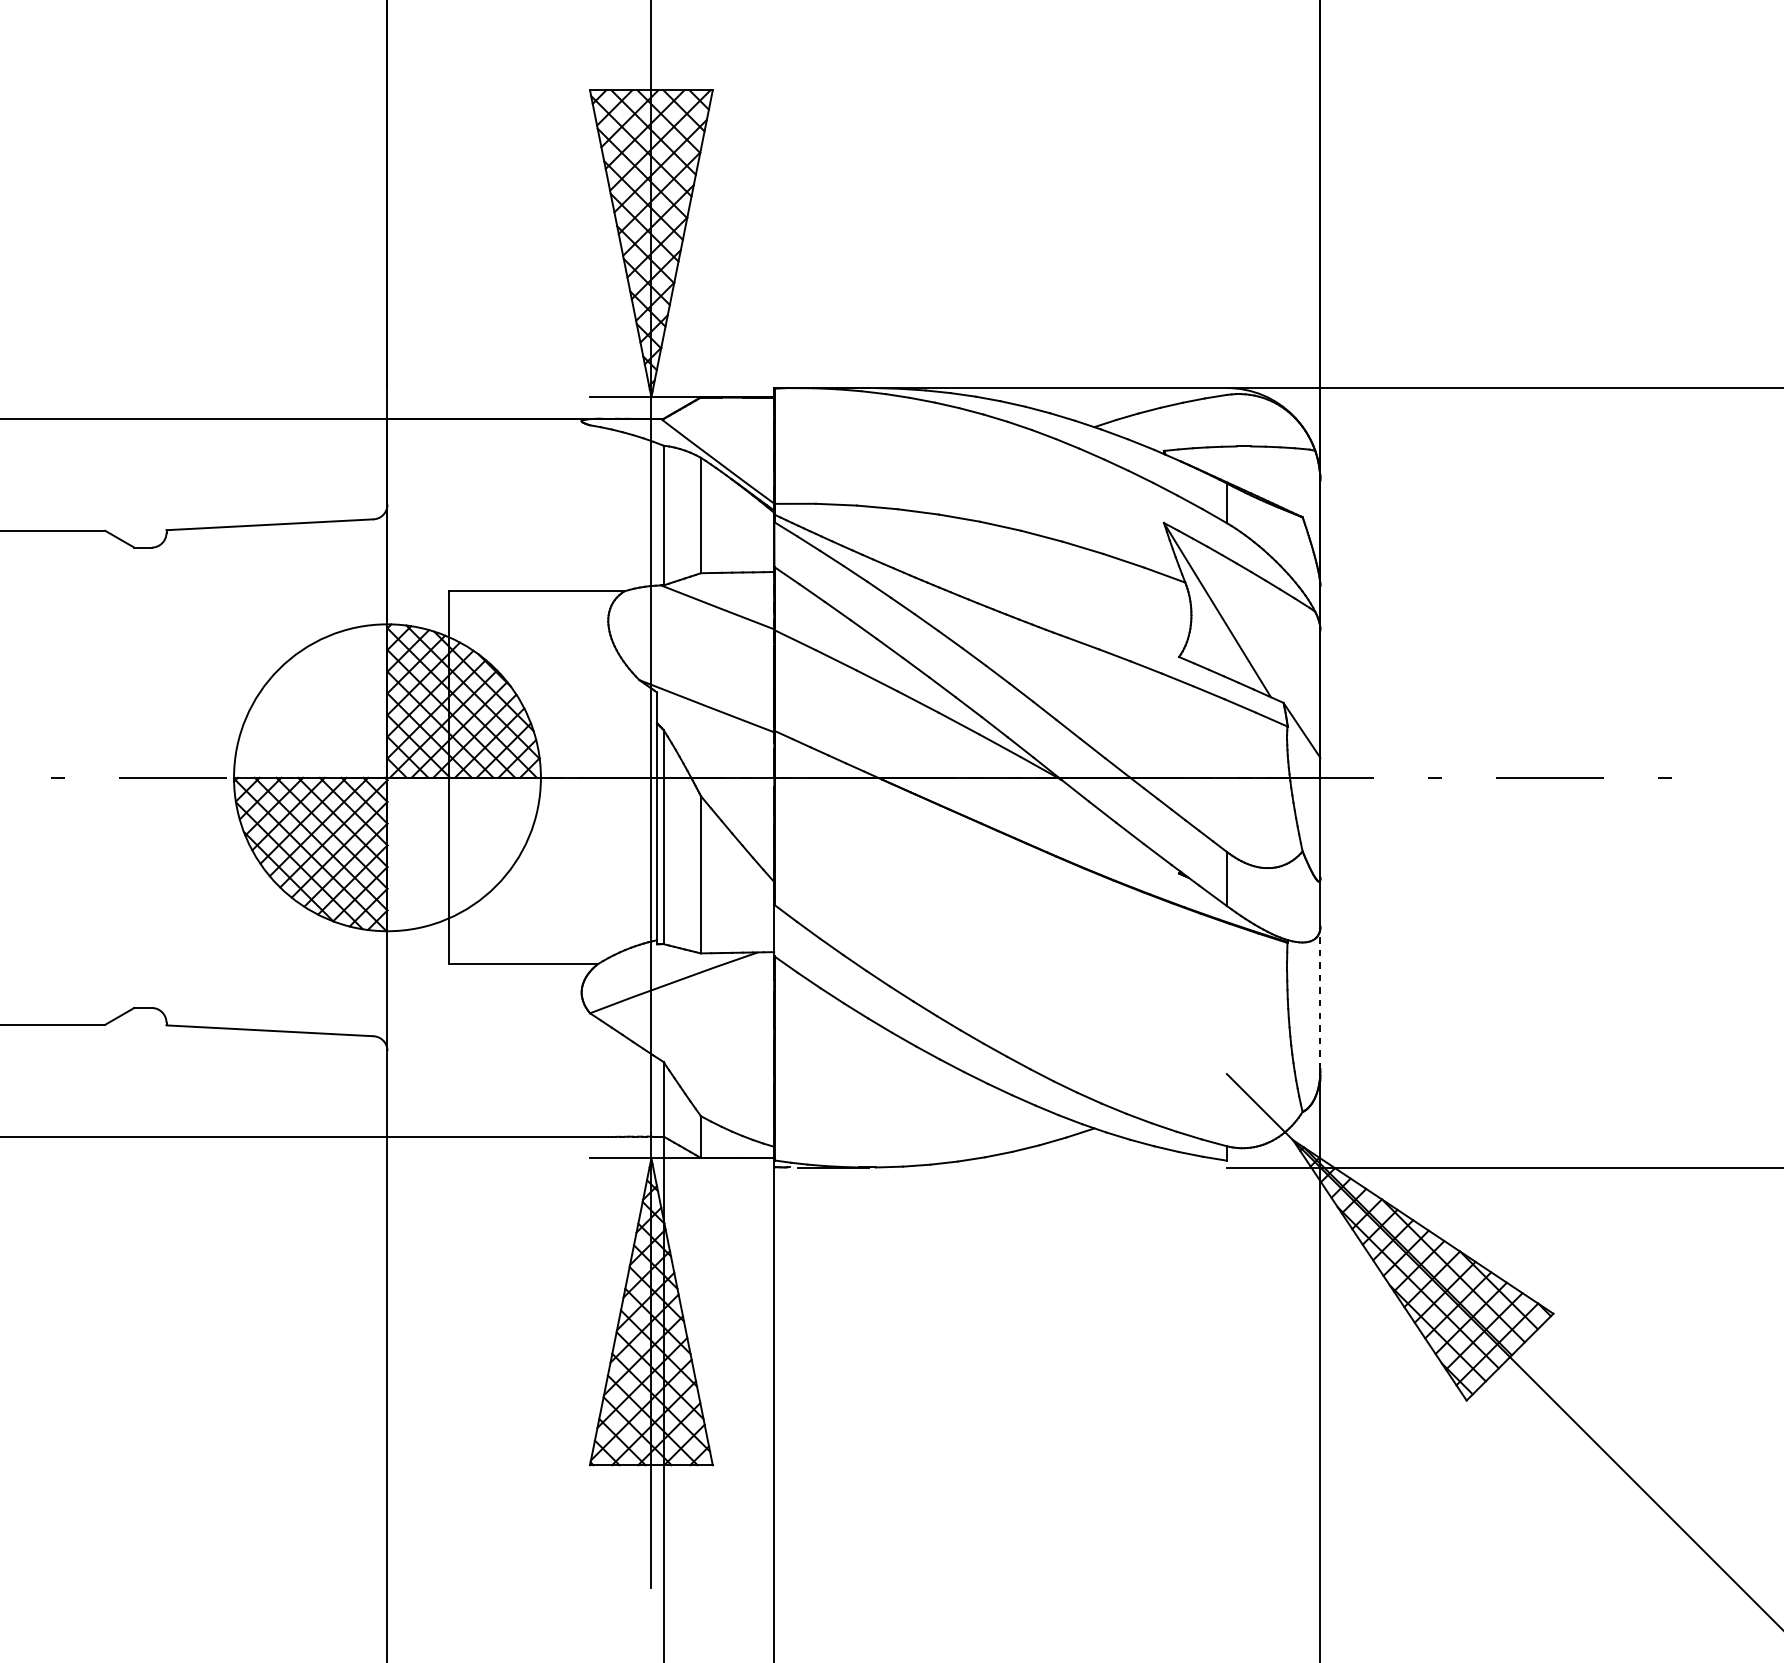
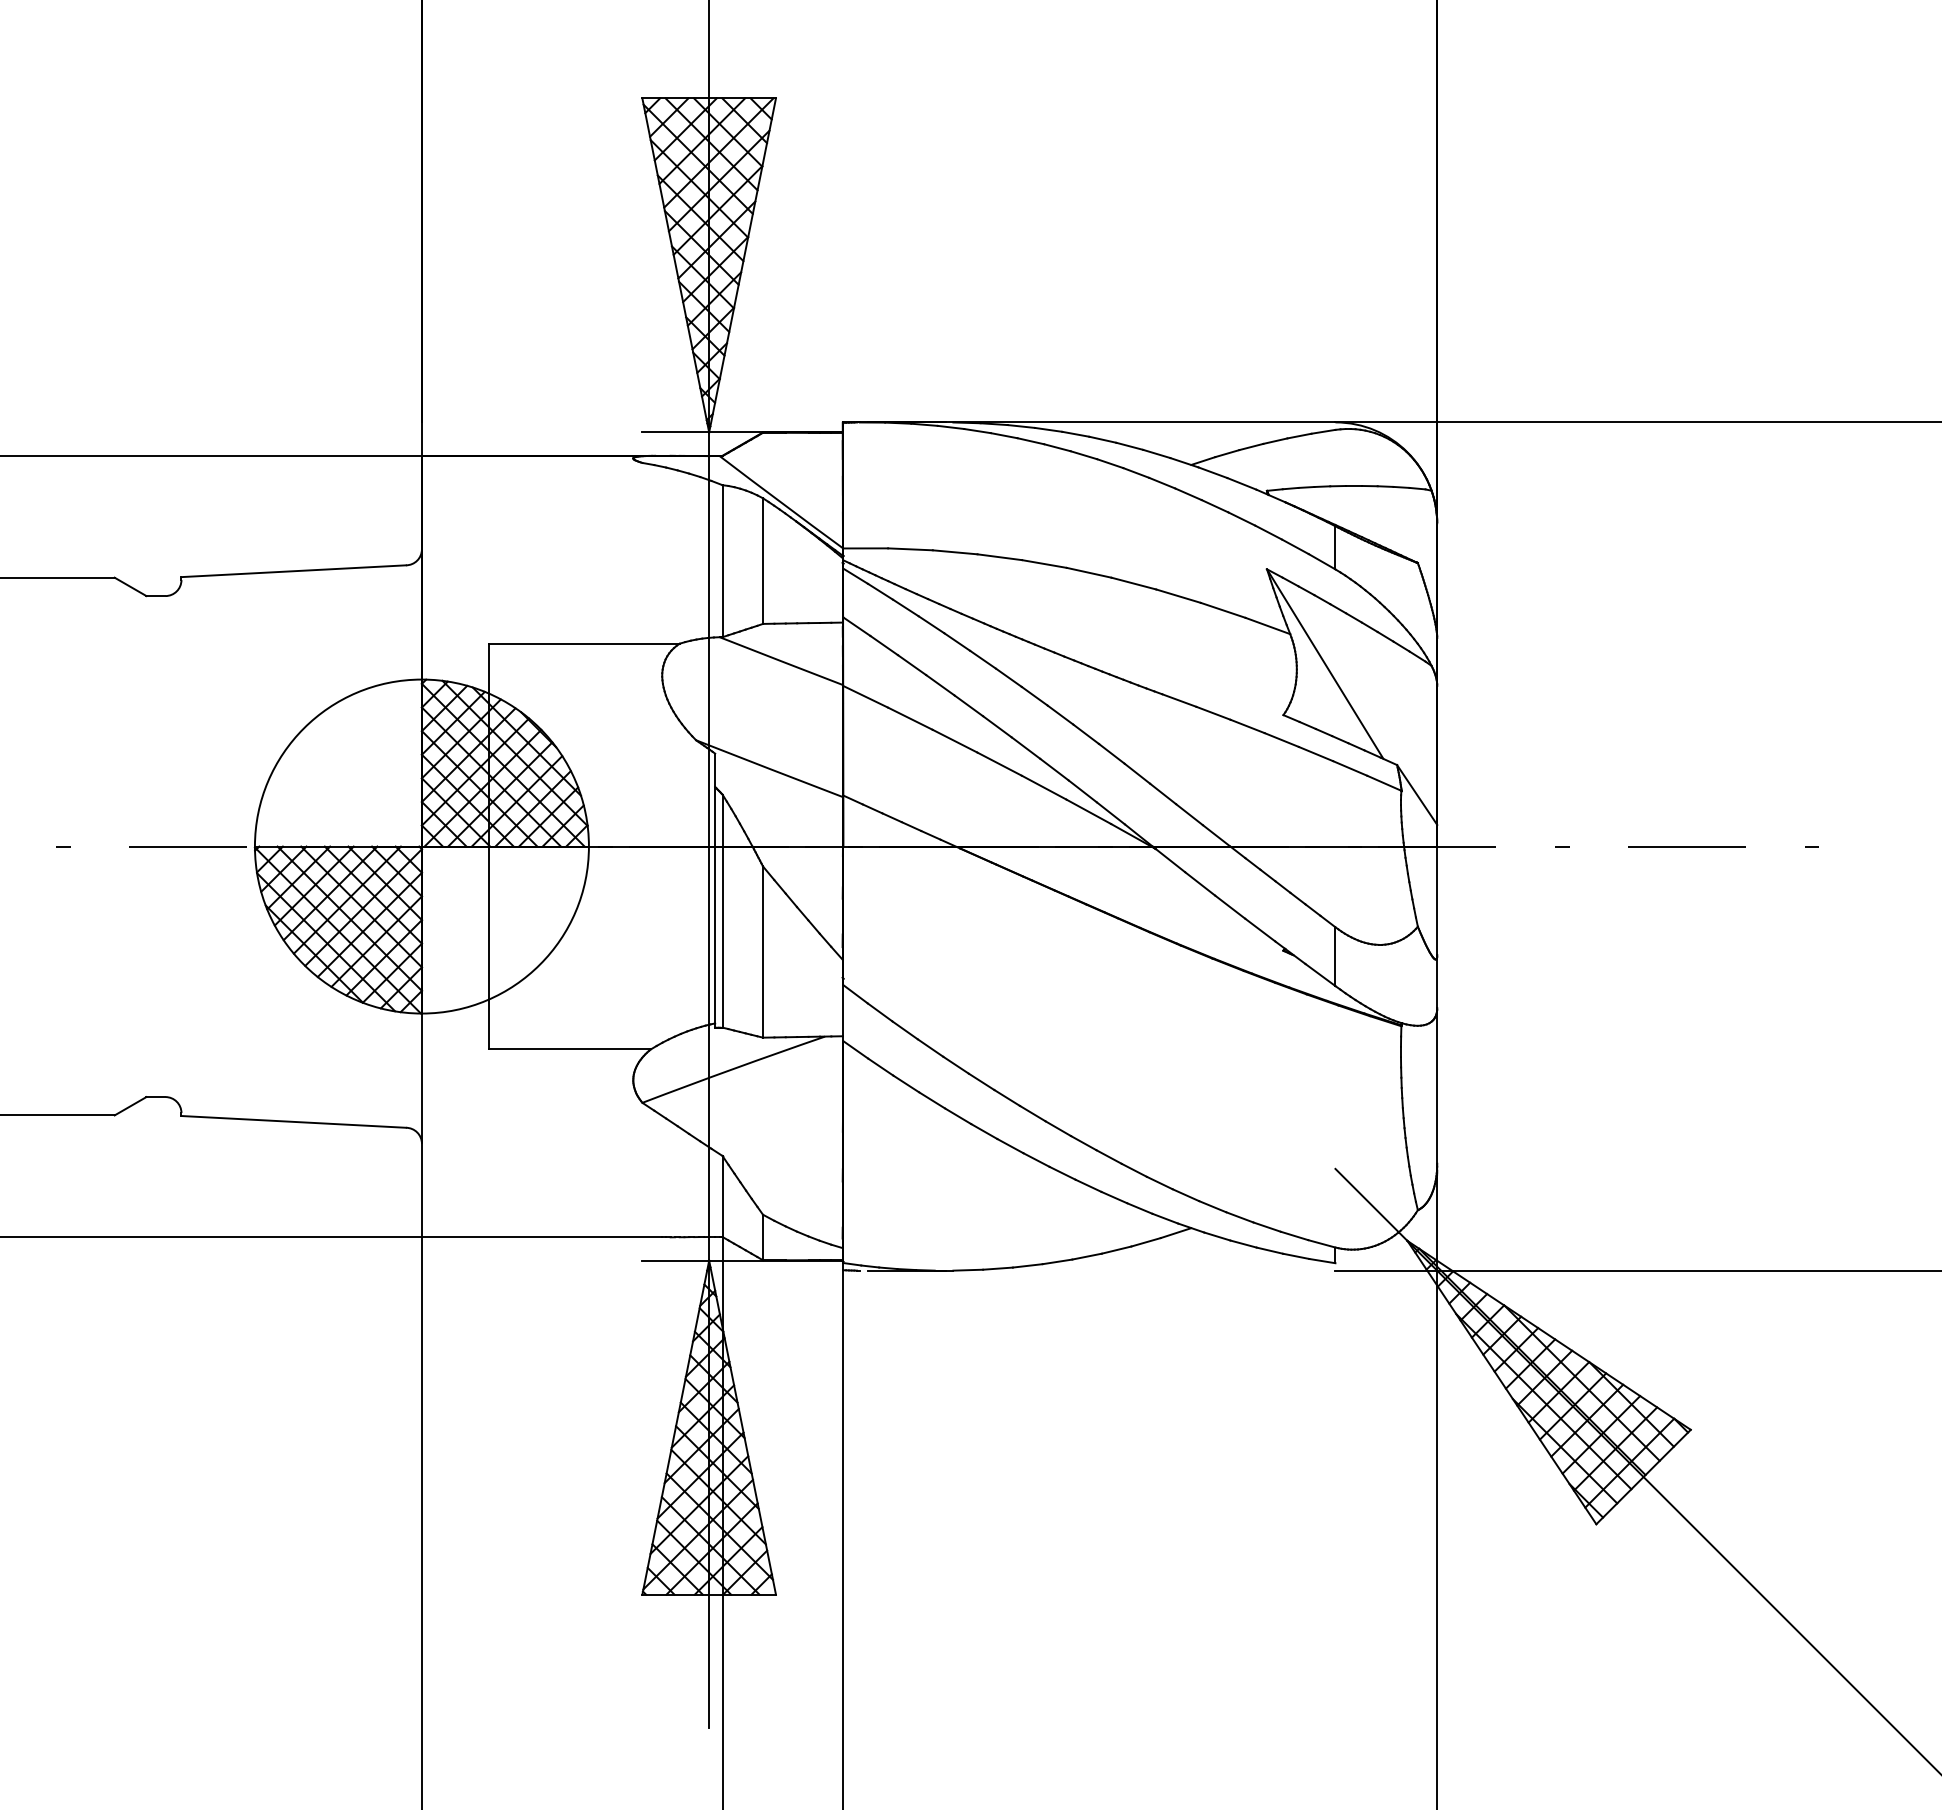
line: (1320, 997) -> (1437, 1085), dashed -> solid

